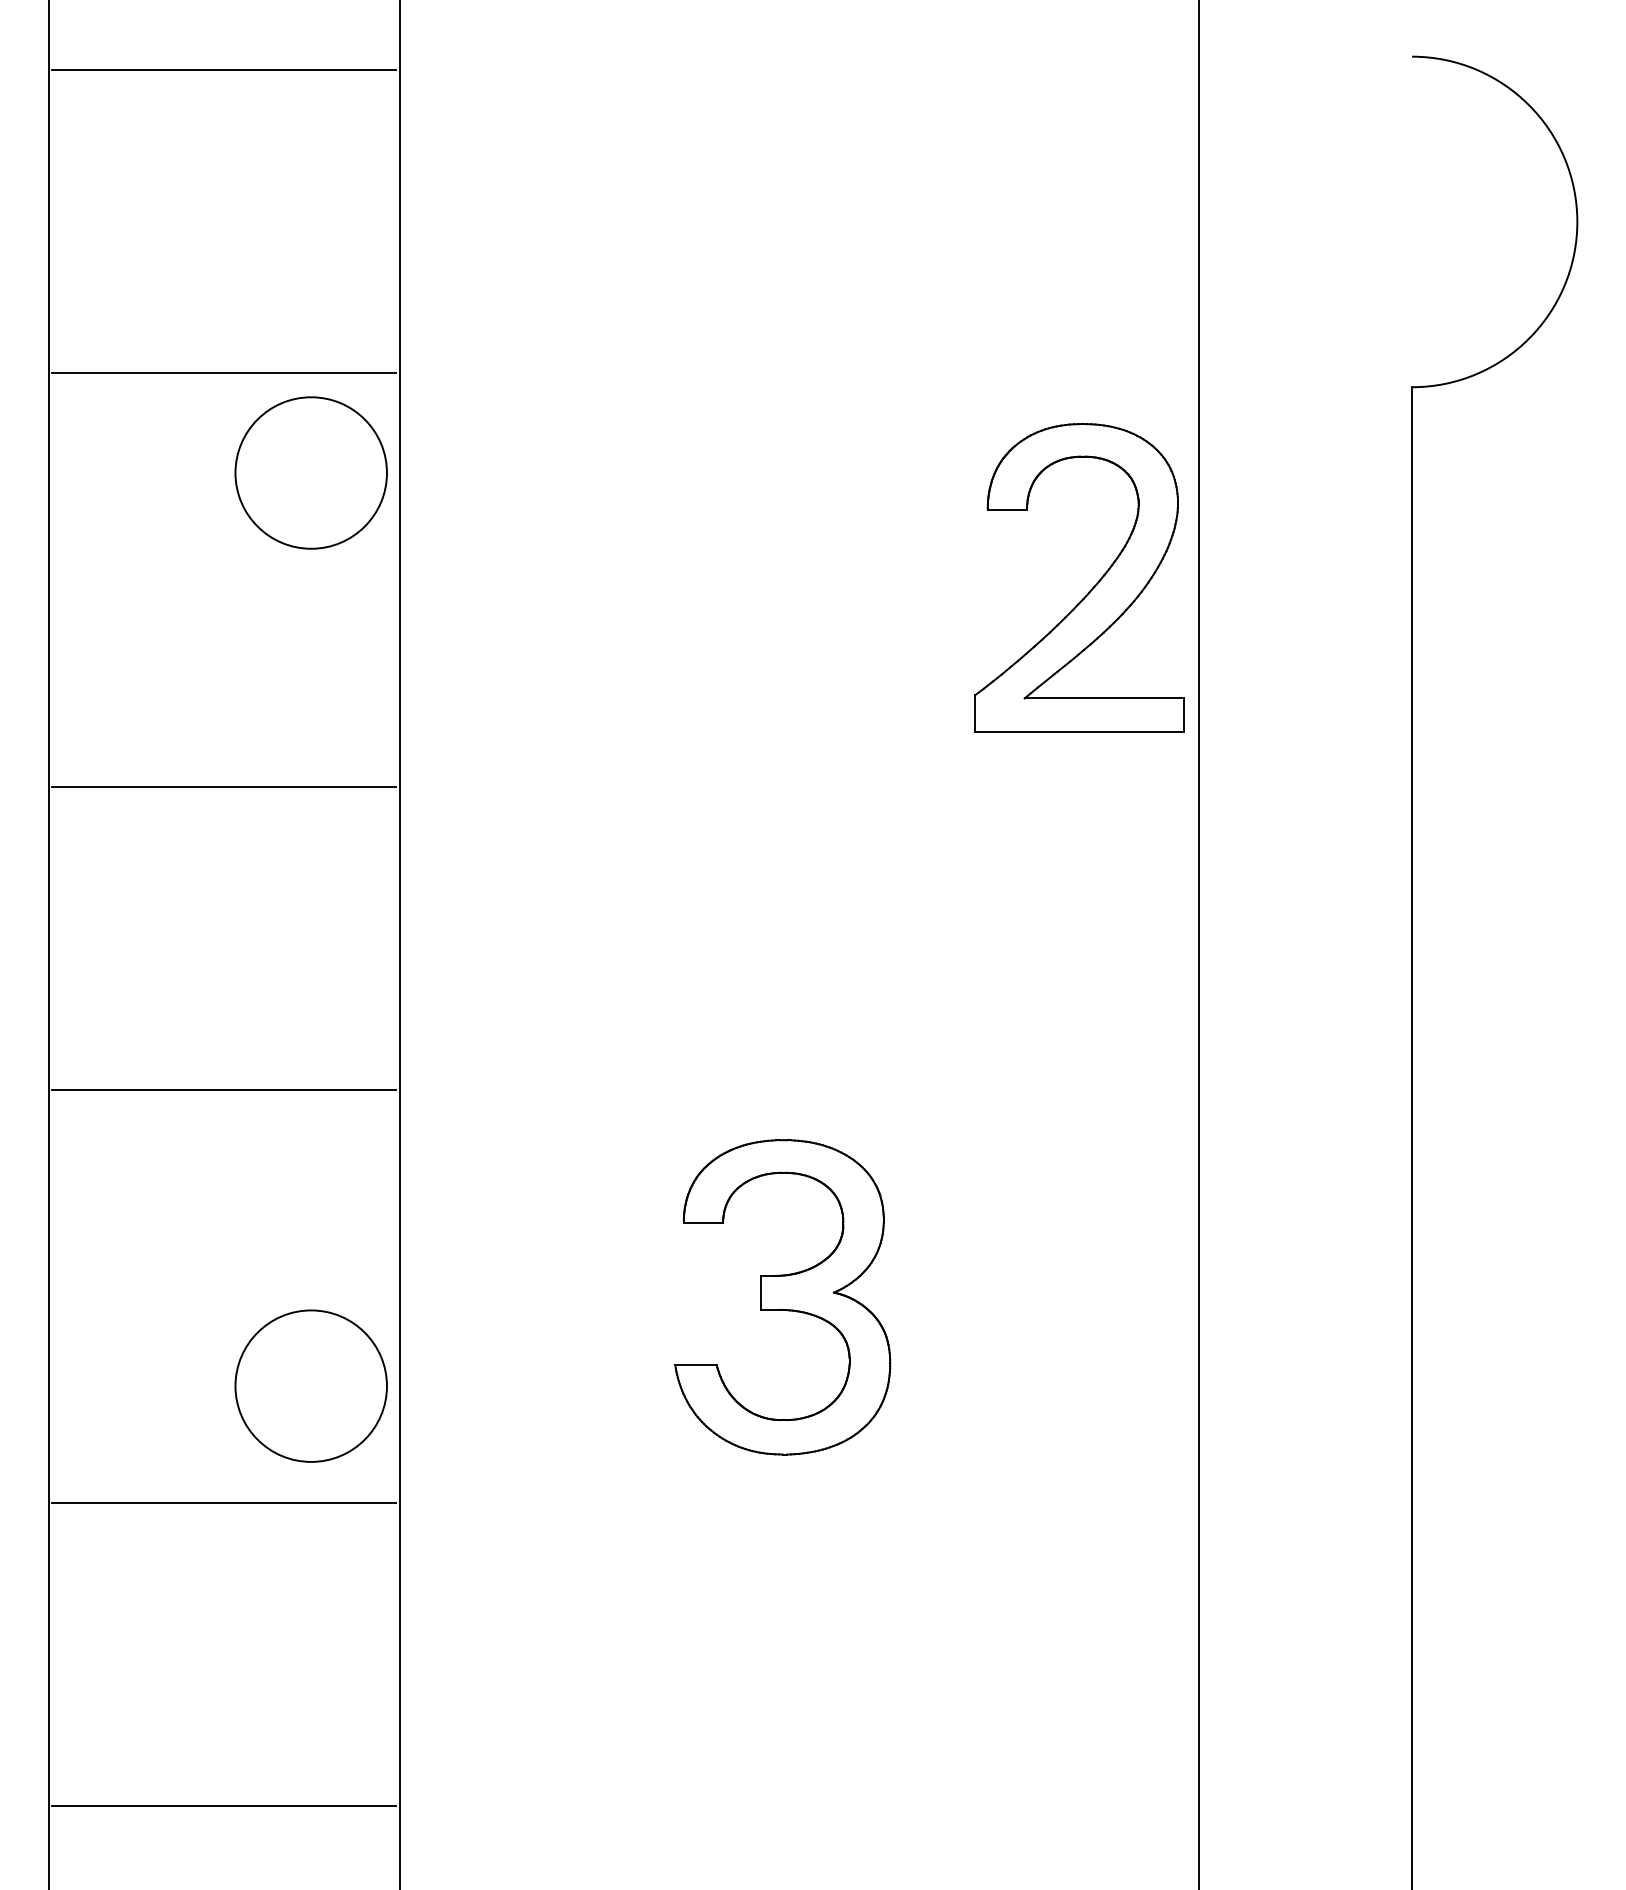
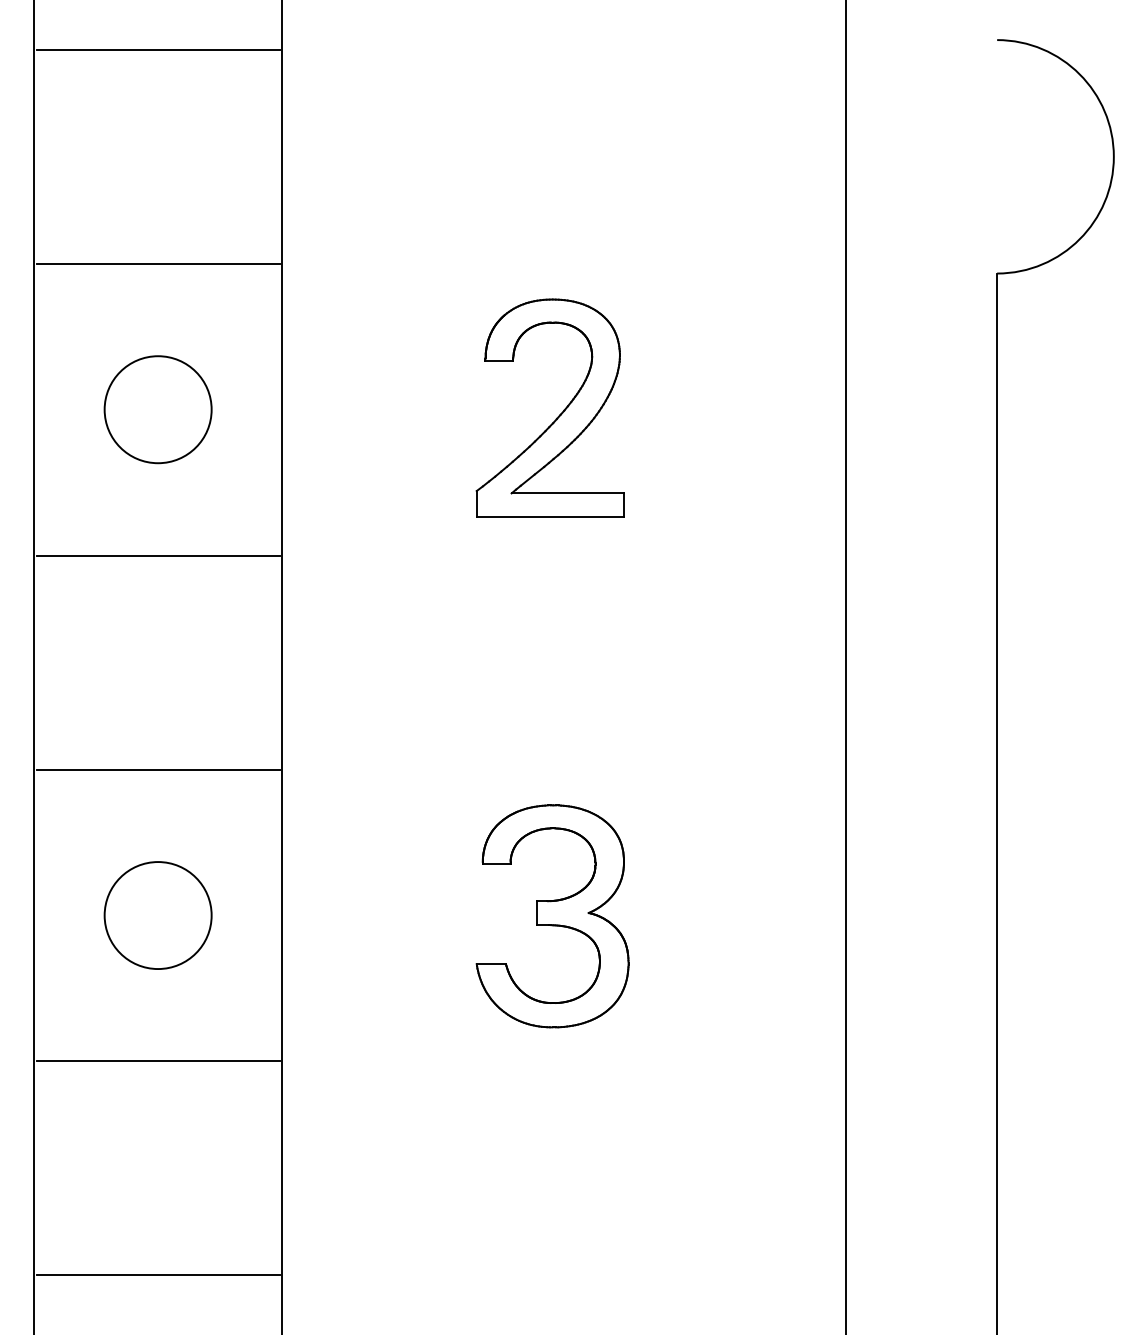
circle: (310, 472) -> (157, 409), moved
part: (1091, 588) -> (558, 415), moved
circle: (310, 1385) -> (157, 915), moved

